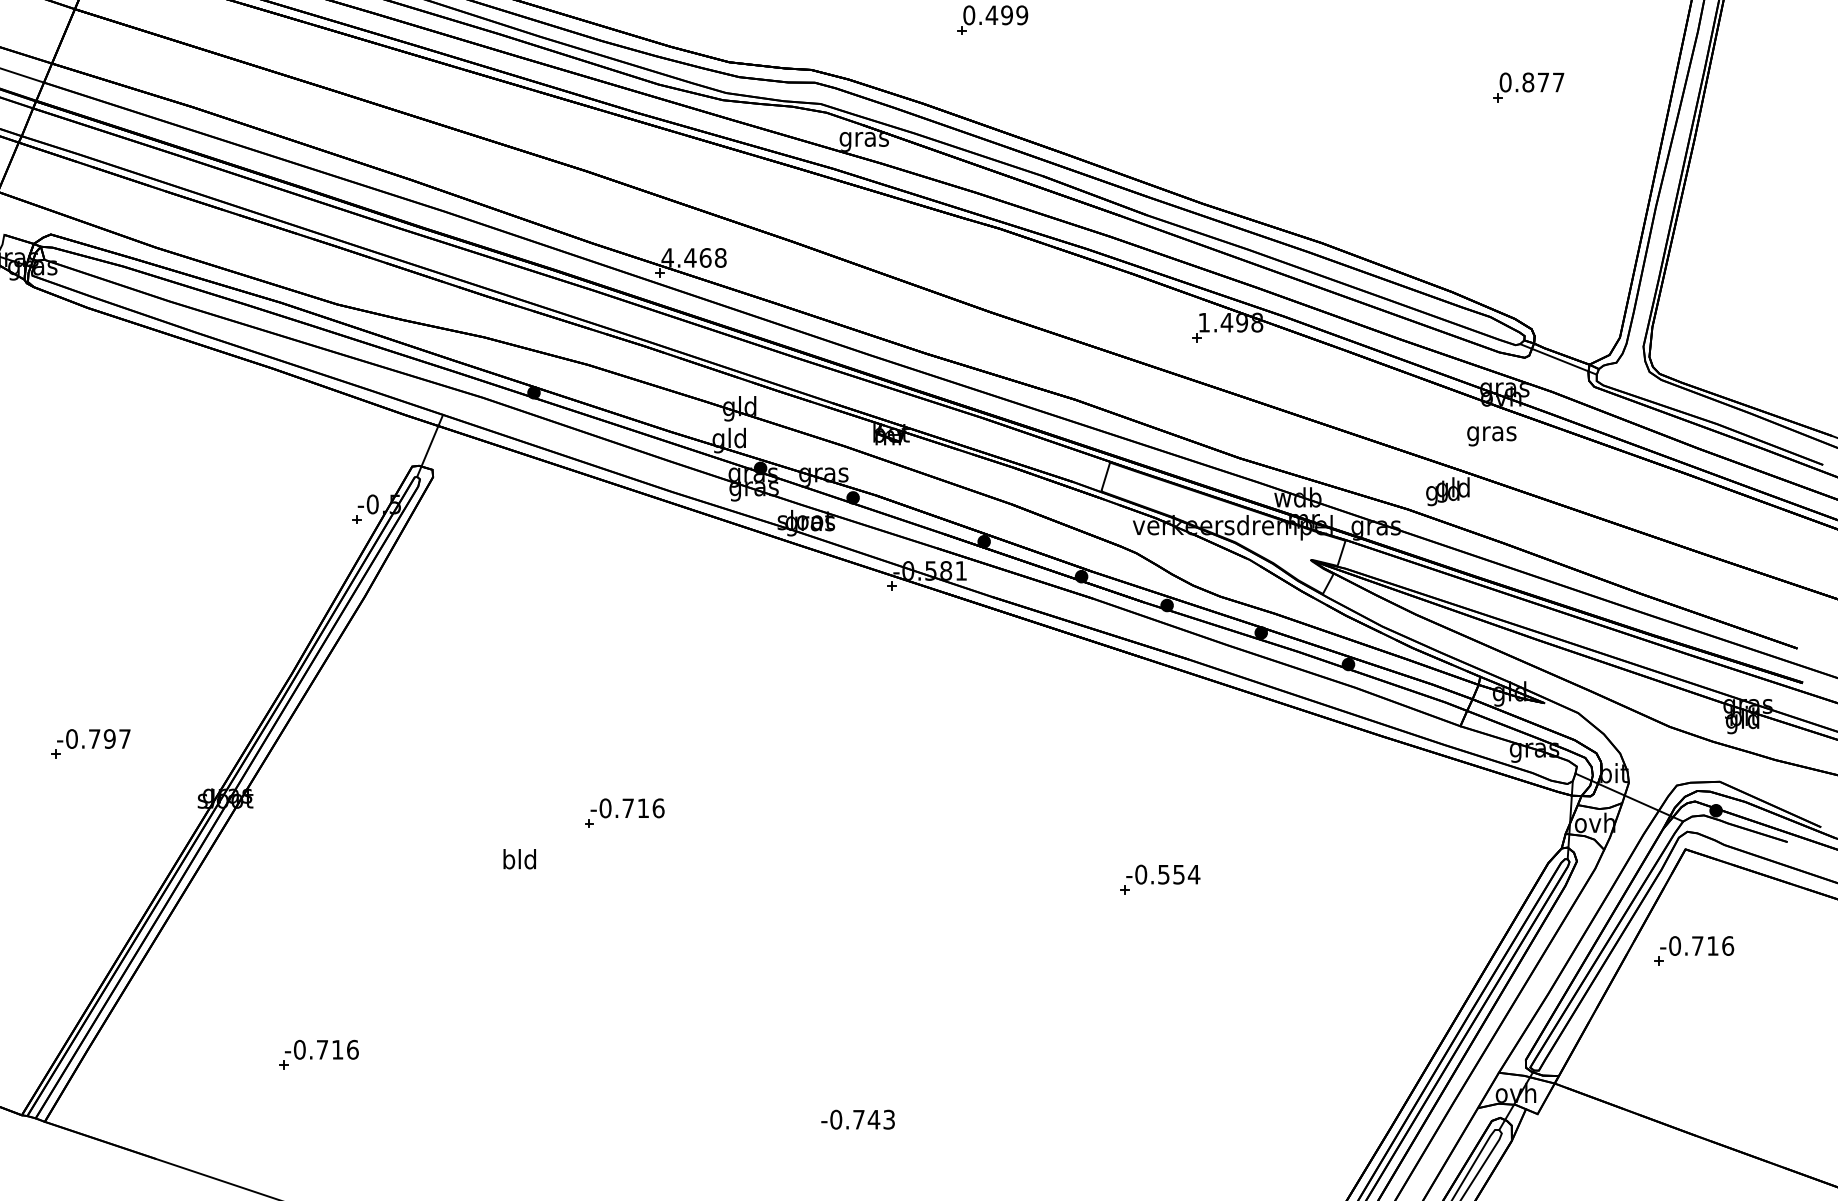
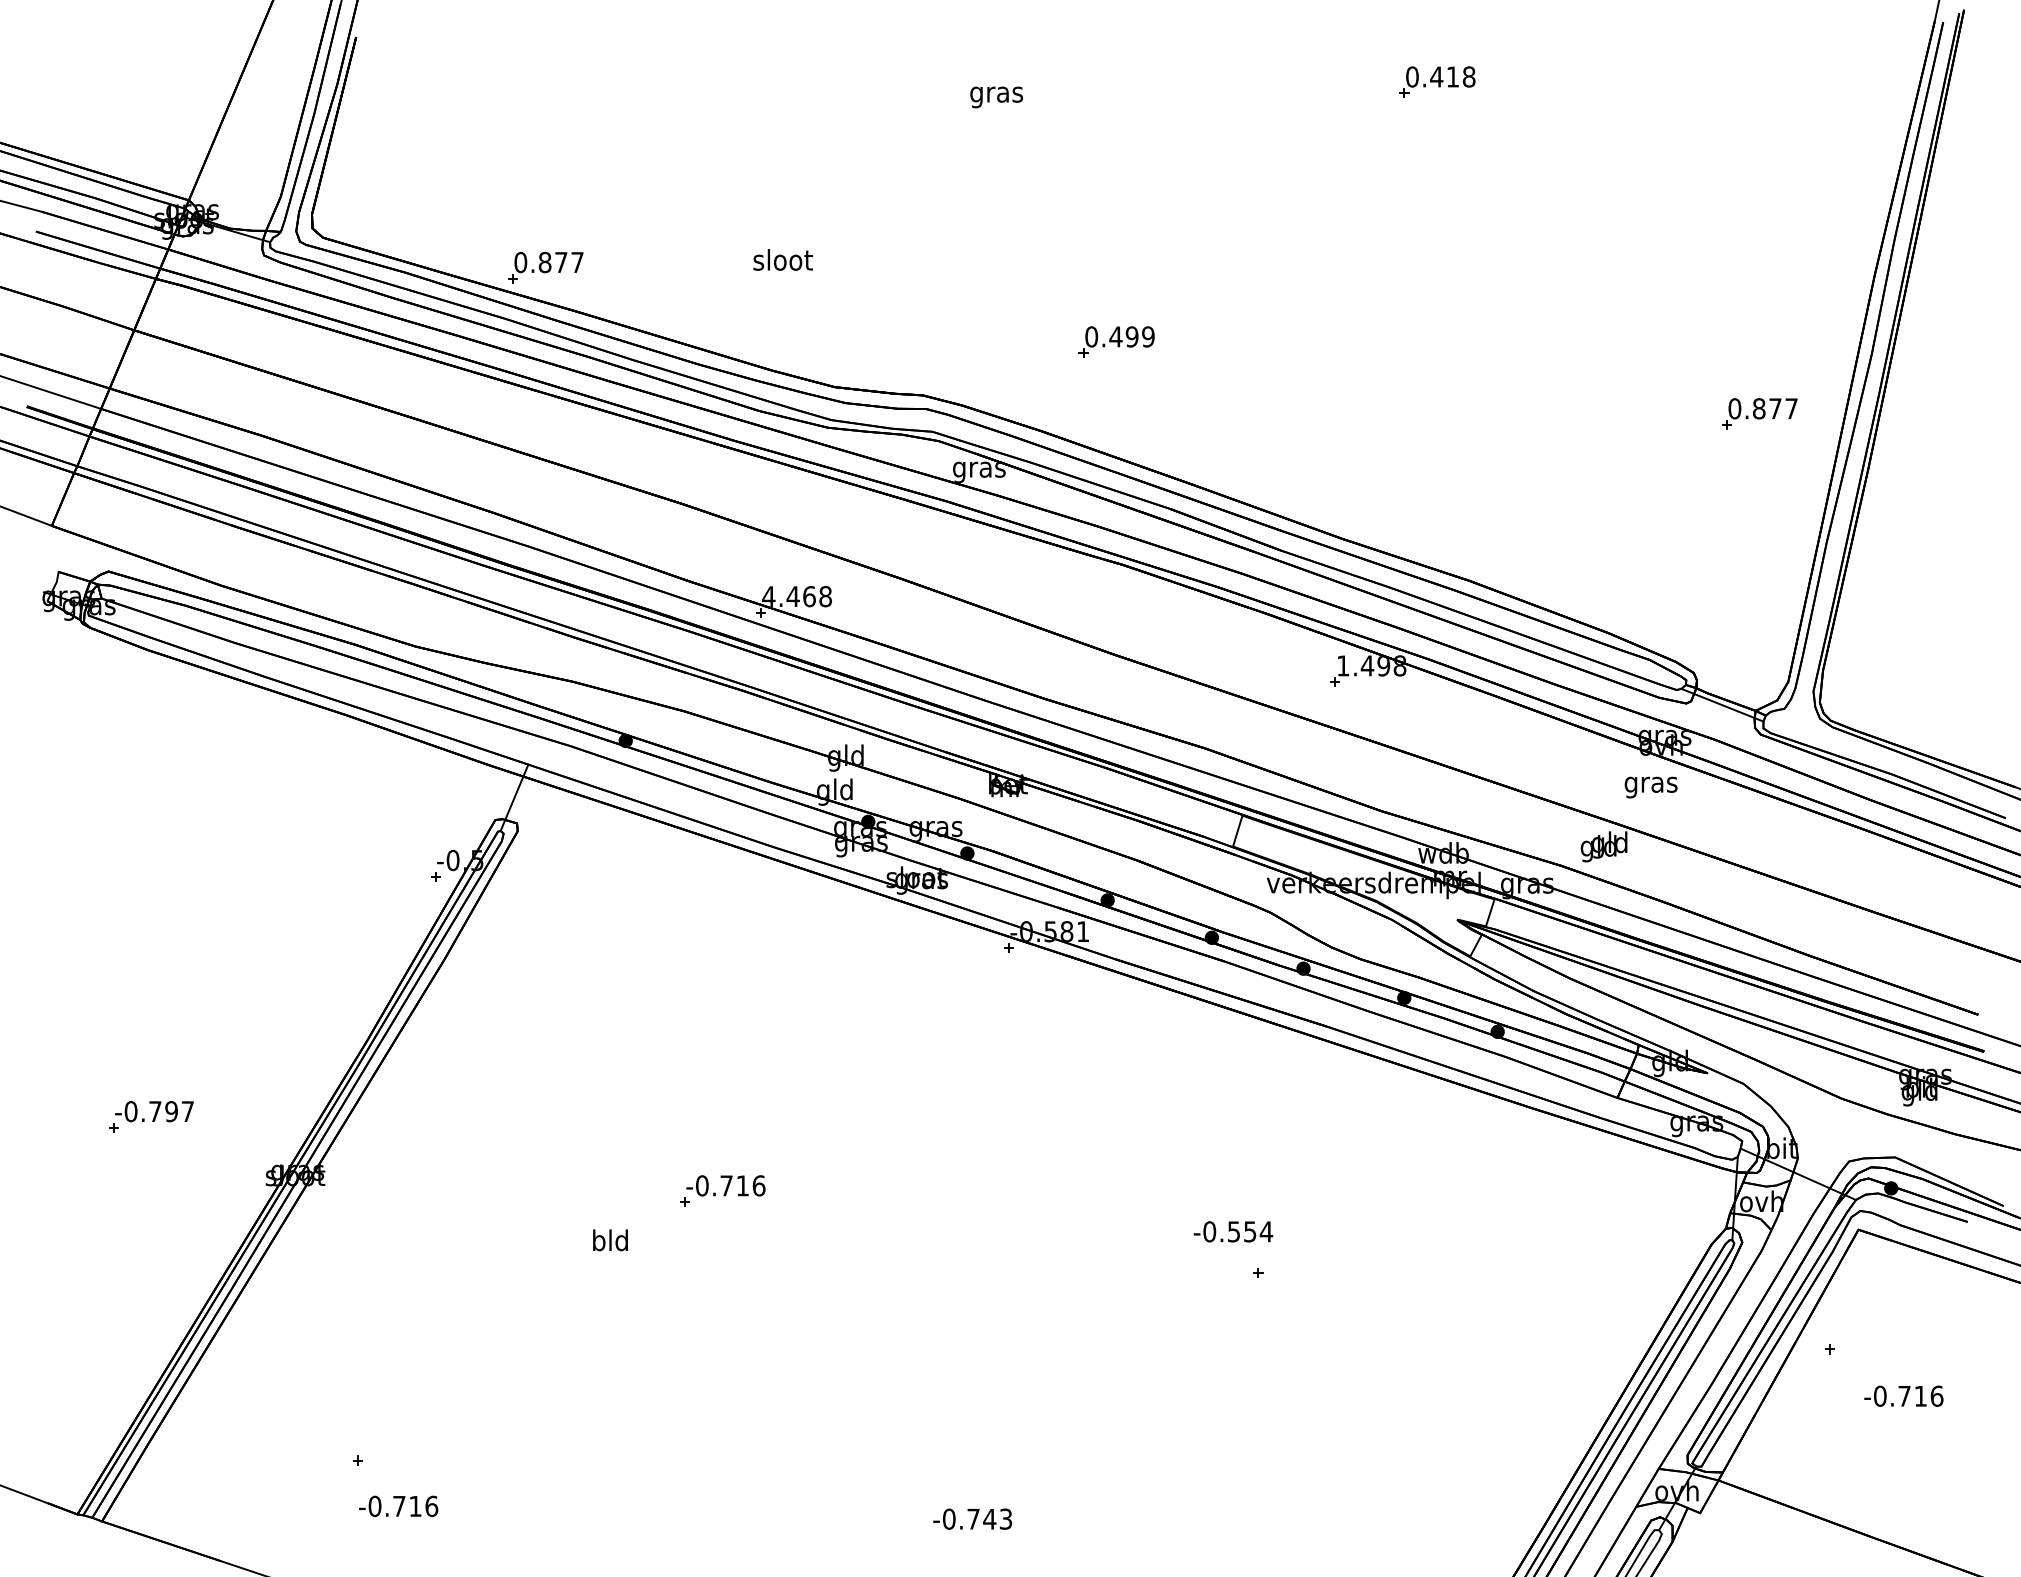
part: (1528, 86) -> (1759, 413), moved
text: (1163, 874) -> (1233, 1231), moved
text: (1696, 945) -> (1903, 1395), moved
text: (321, 1049) -> (398, 1505), moved

